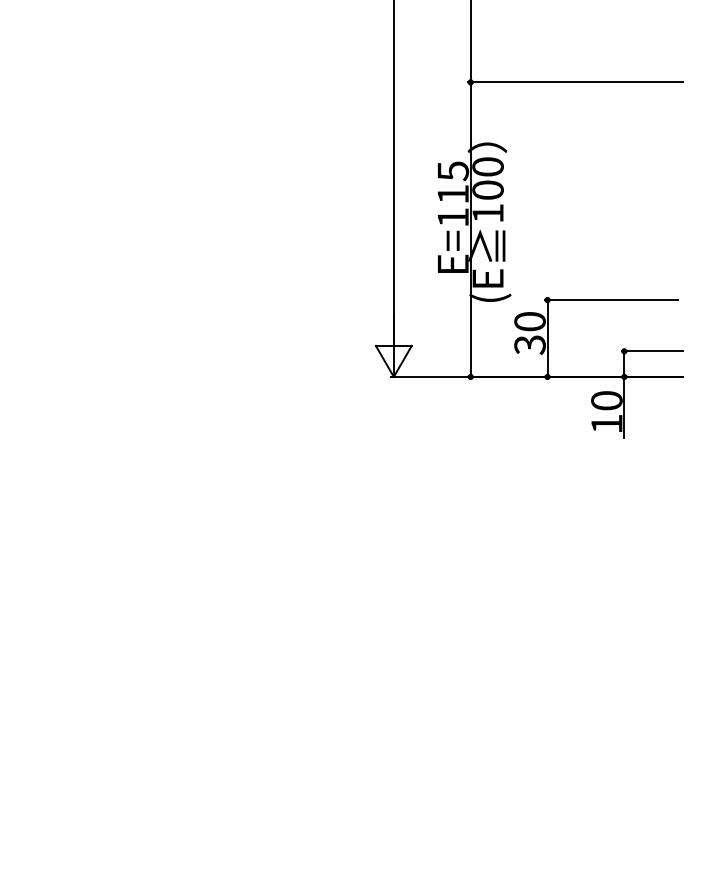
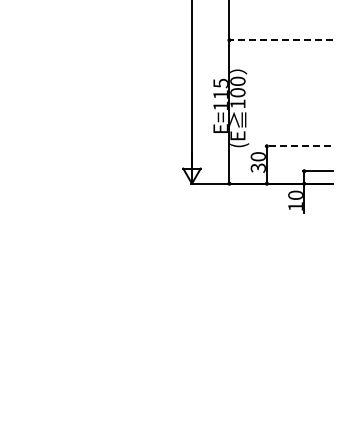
line: (575, 83) -> (280, 40), solid -> dashed
line: (610, 300) -> (297, 146), solid -> dashed

